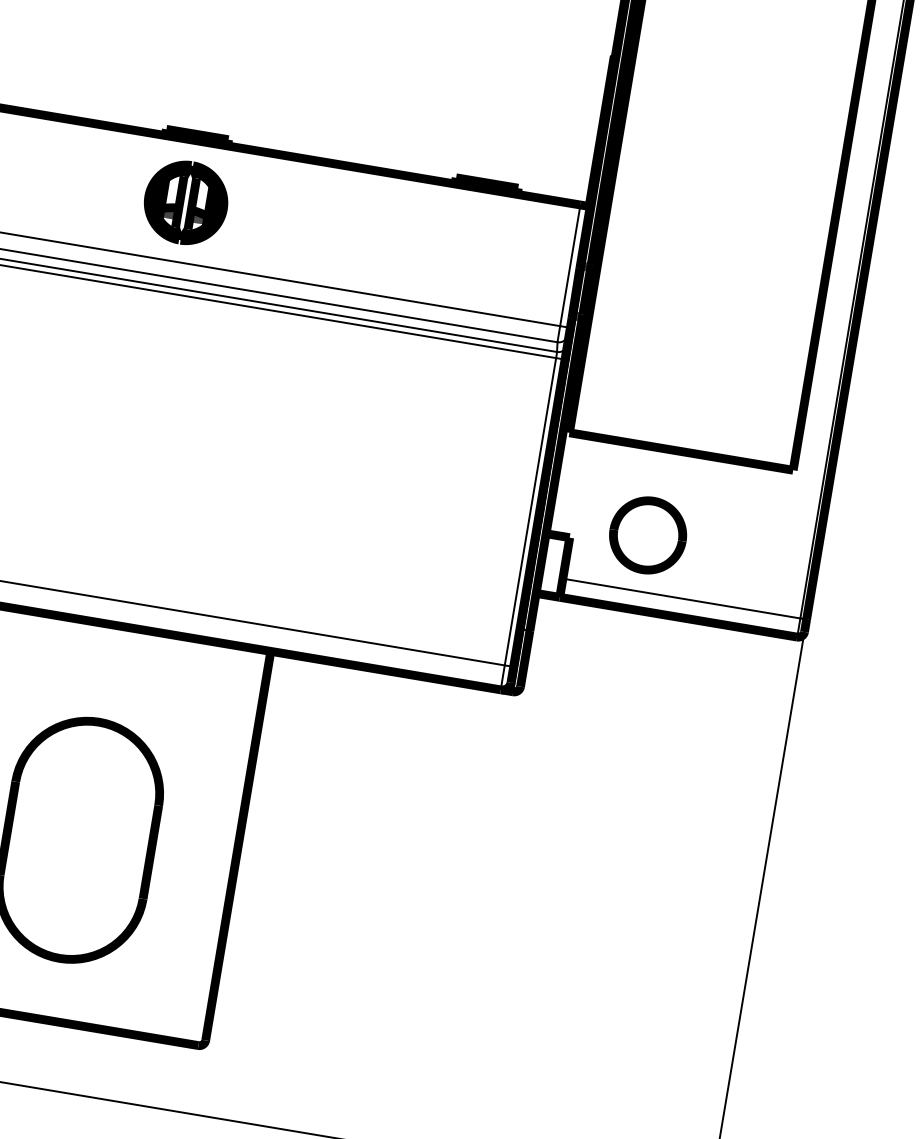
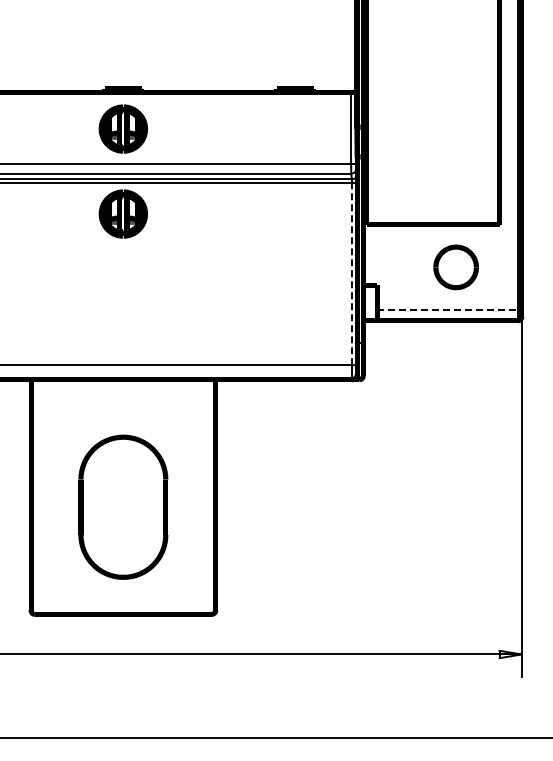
part: (160, 344) -> (122, 213), added
line: (529, 510) -> (351, 273), solid -> dashed
part: (646, 535) -> (455, 267), moved
line: (683, 598) -> (448, 309), solid -> dashed

